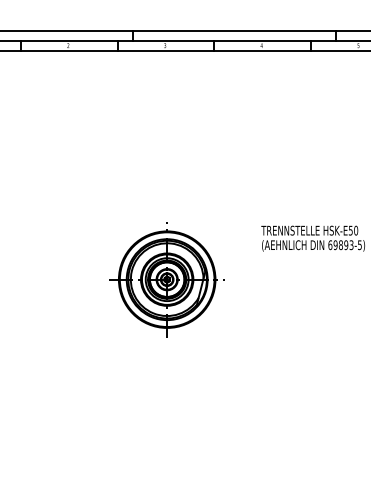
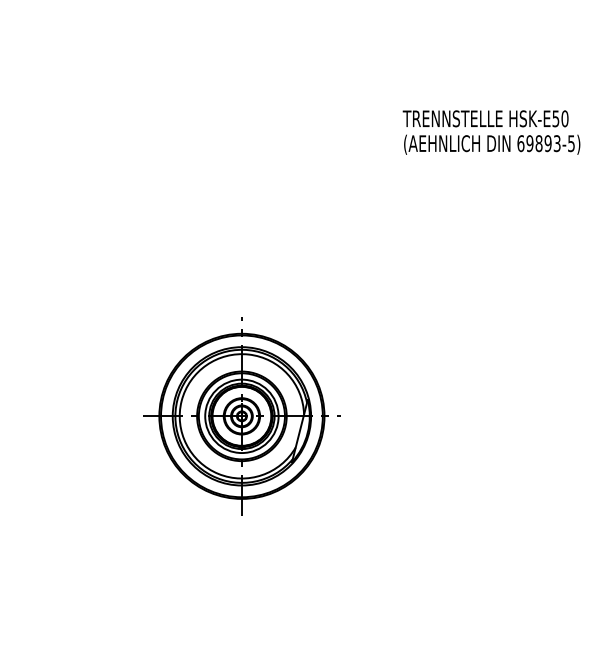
part: (166, 279) -> (240, 416), moved

